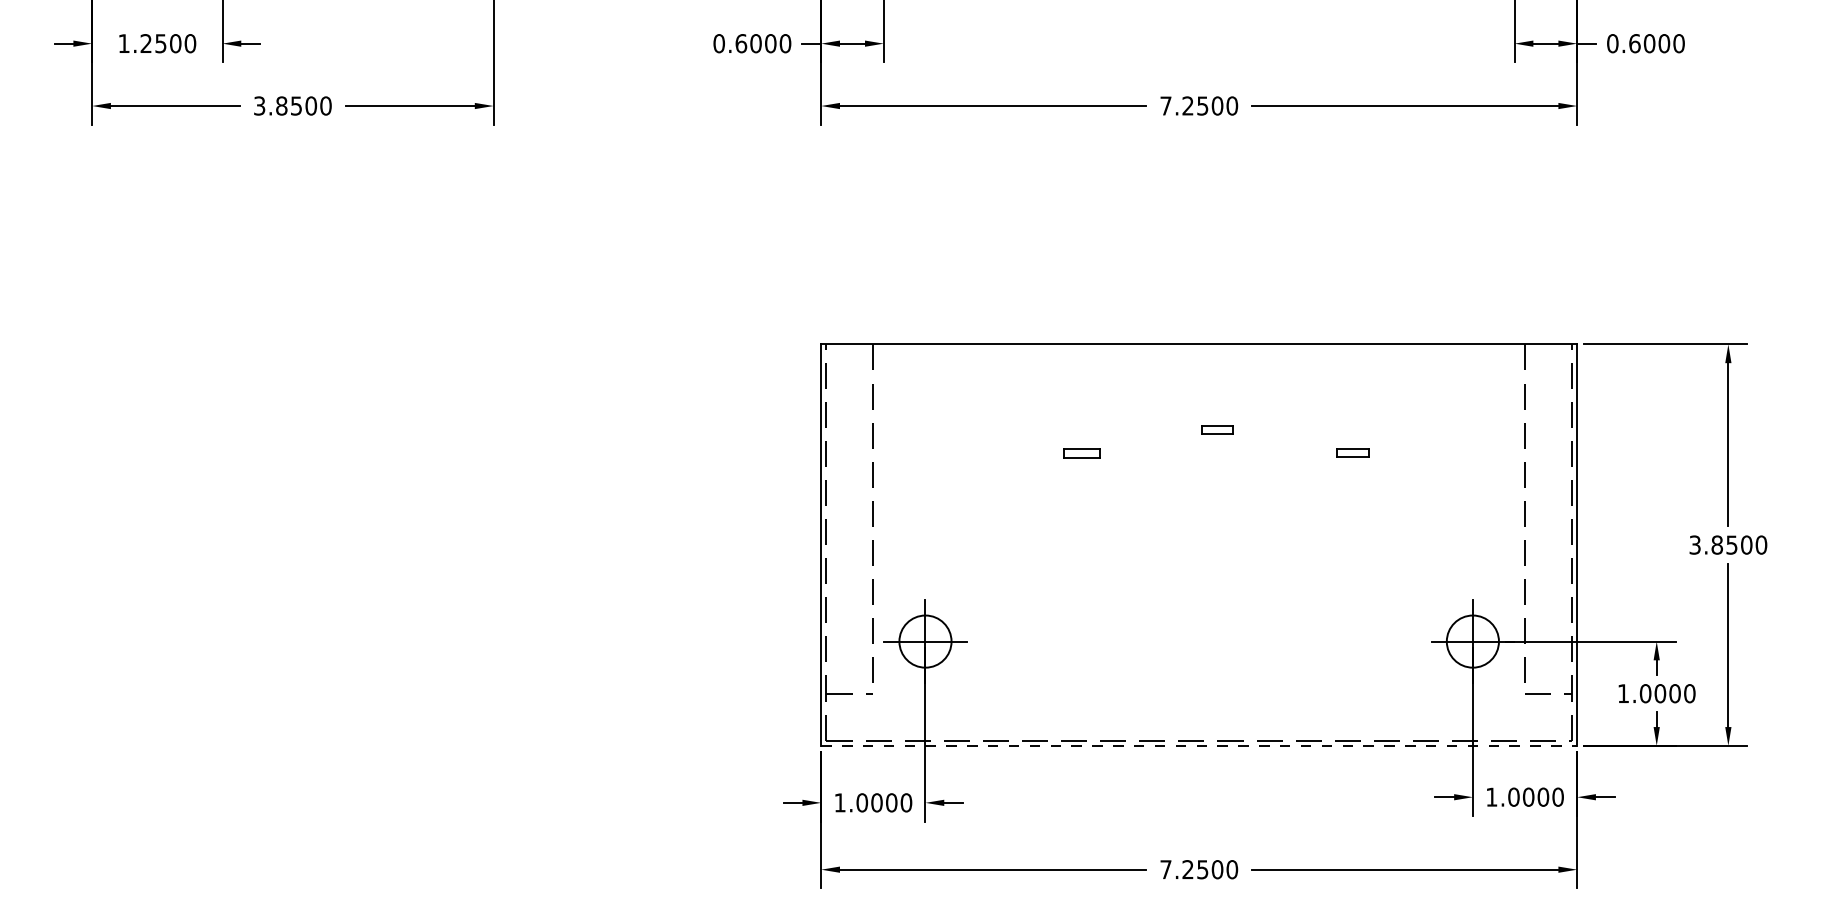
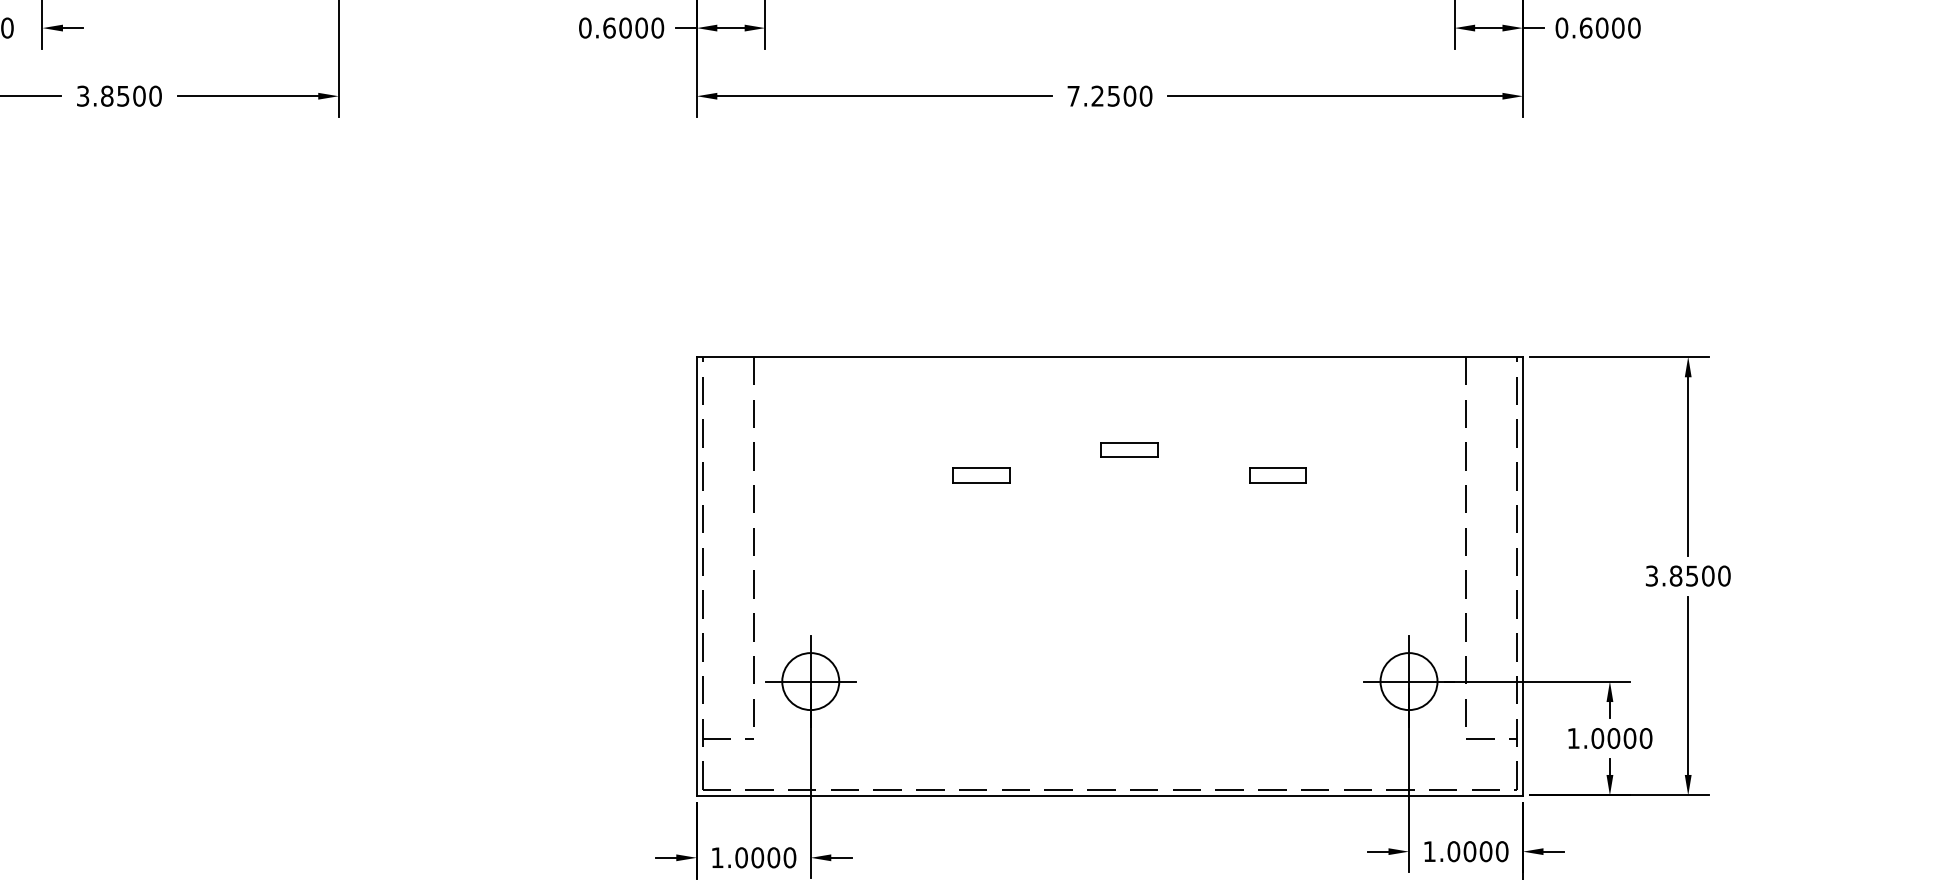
part: (1217, 429) -> (1129, 449), size x1.67
part: (1081, 453) -> (981, 476), size x1.43
part: (1352, 453) -> (1277, 476), size x1.67
line: (1199, 745) -> (1110, 795), dashed -> solid

